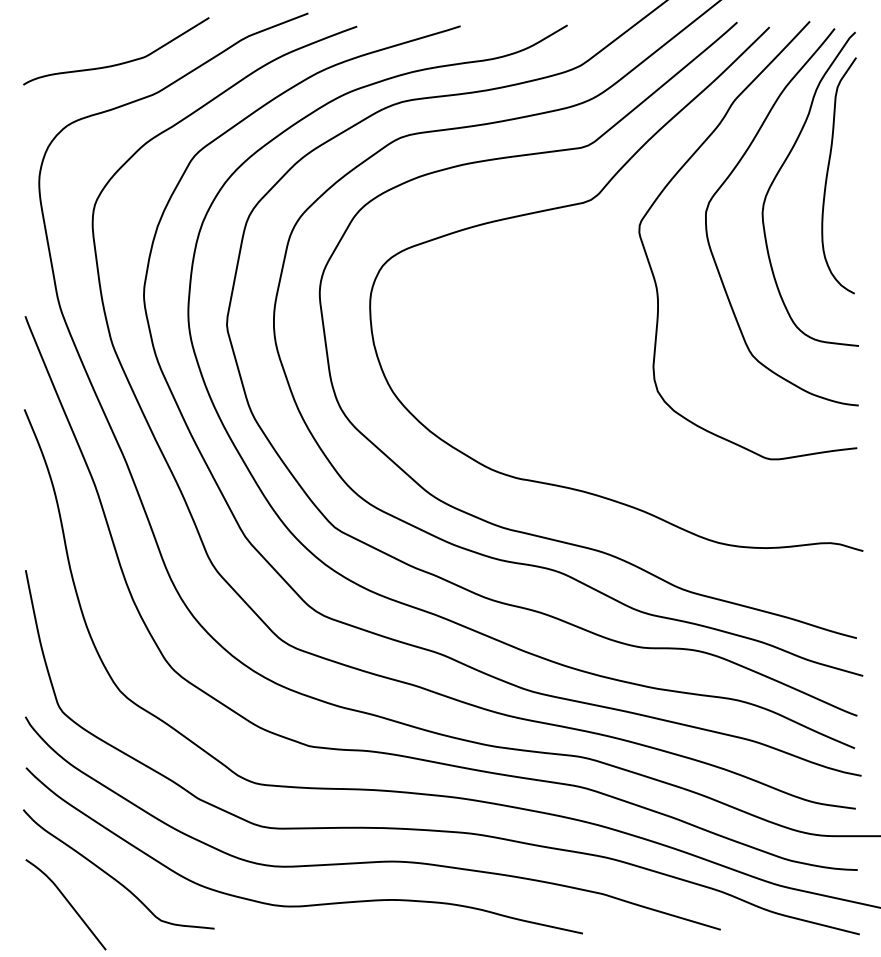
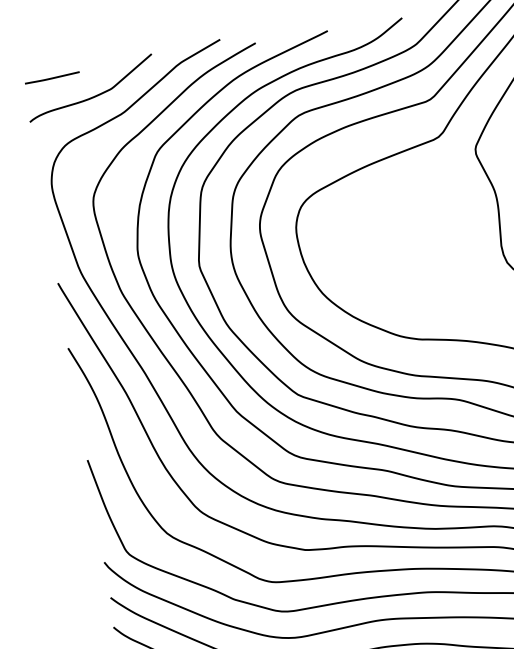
line: (64, 27) -> (51, 77), added

